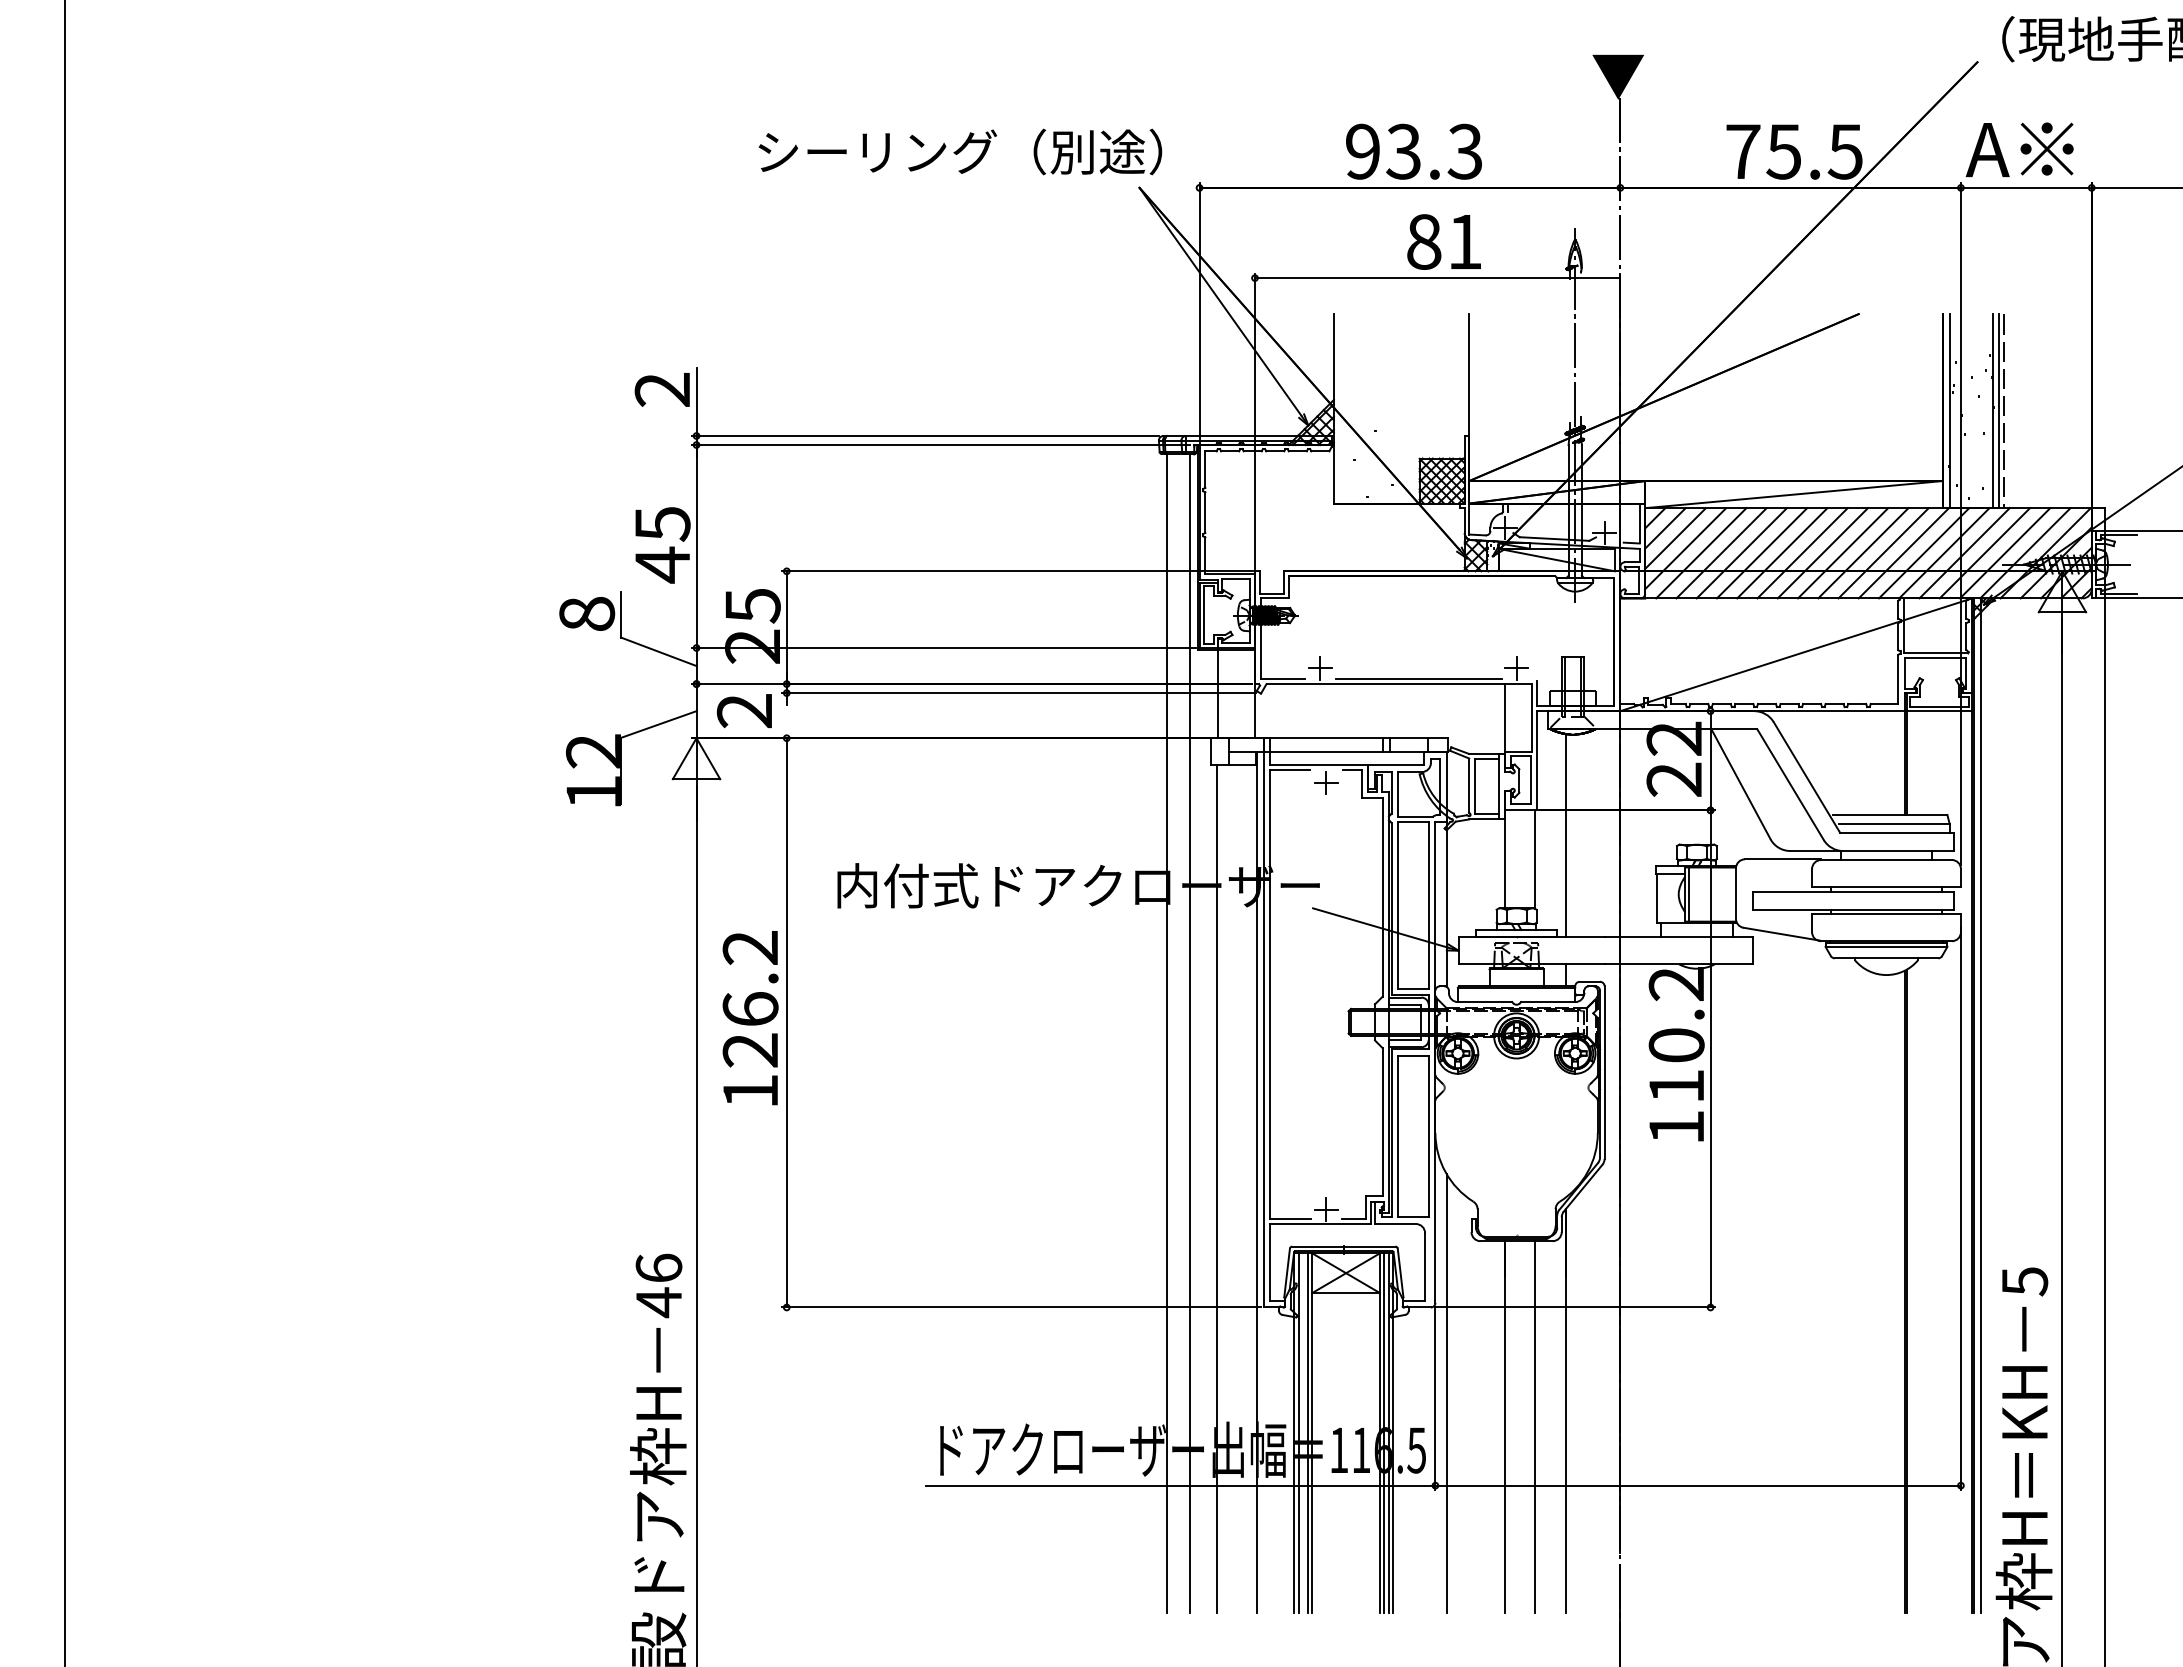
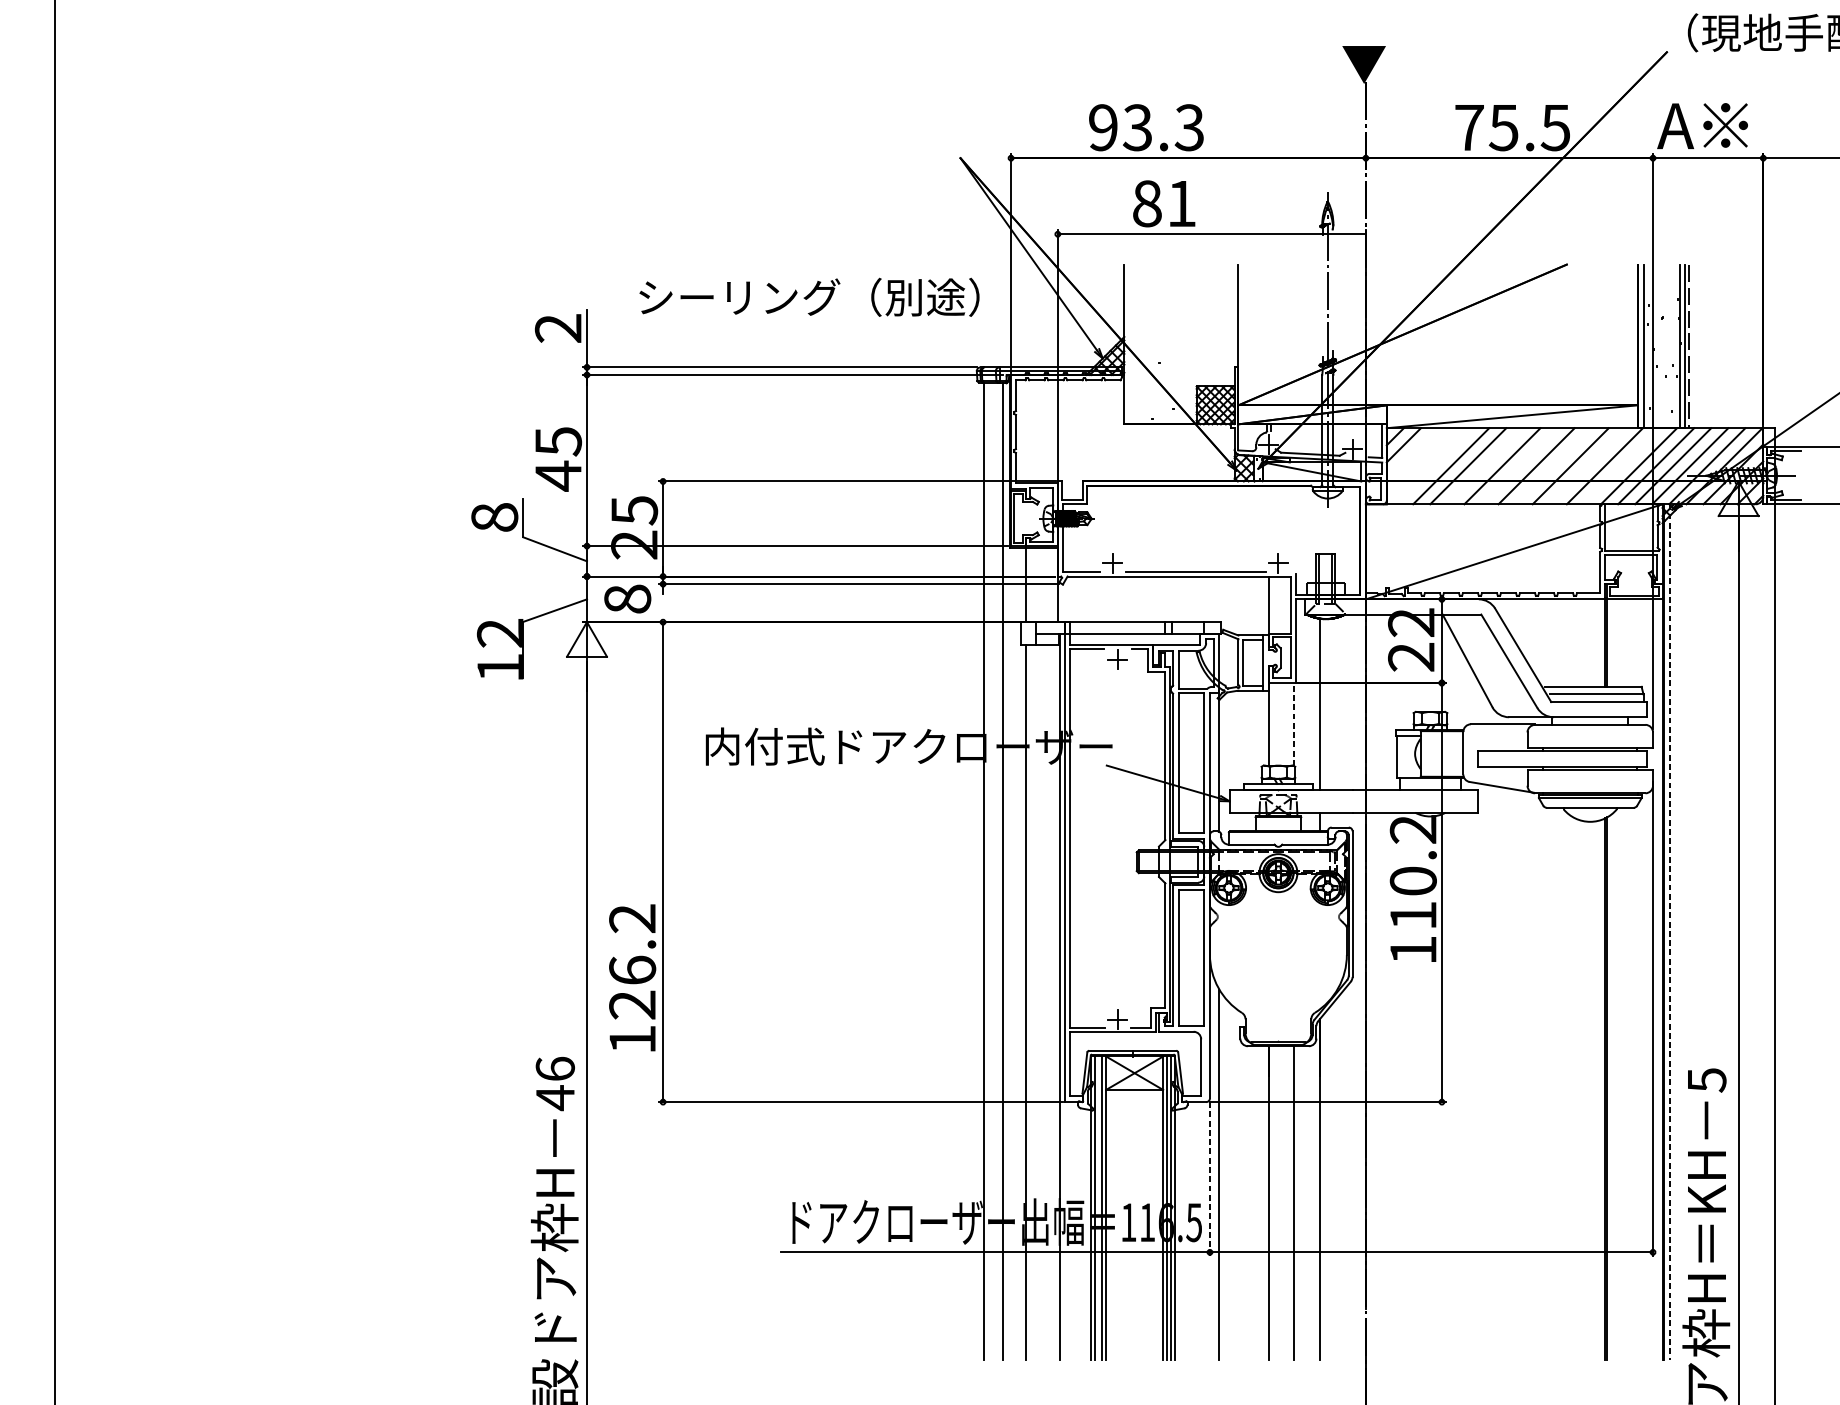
text: (960, 151) -> (809, 296), moved
text: (1413, 151) -> (1145, 127), moved
text: (1443, 241) -> (1163, 203), moved
line: (1675, 538) -> (1412, 453), removed
line: (1685, 548) -> (1420, 462), removed
line: (1701, 553) -> (1434, 466), removed
line: (1761, 553) -> (1484, 466), removed
line: (1802, 553) -> (1519, 466), removed
line: (1843, 553) -> (1554, 466), removed
line: (1883, 553) -> (1587, 466), removed
line: (1924, 553) -> (1622, 466), removed
text: (744, 710) -> (627, 598), 2 -> 8
line: (1534, 858) -> (1293, 723), solid -> dashed
line: (1688, 894) -> (1423, 753), removed
text: (750, 1018) -> (632, 978), moved
line: (1981, 1106) -> (1670, 932), solid -> dashed
line: (1435, 1399) -> (1210, 1179), solid -> dashed

